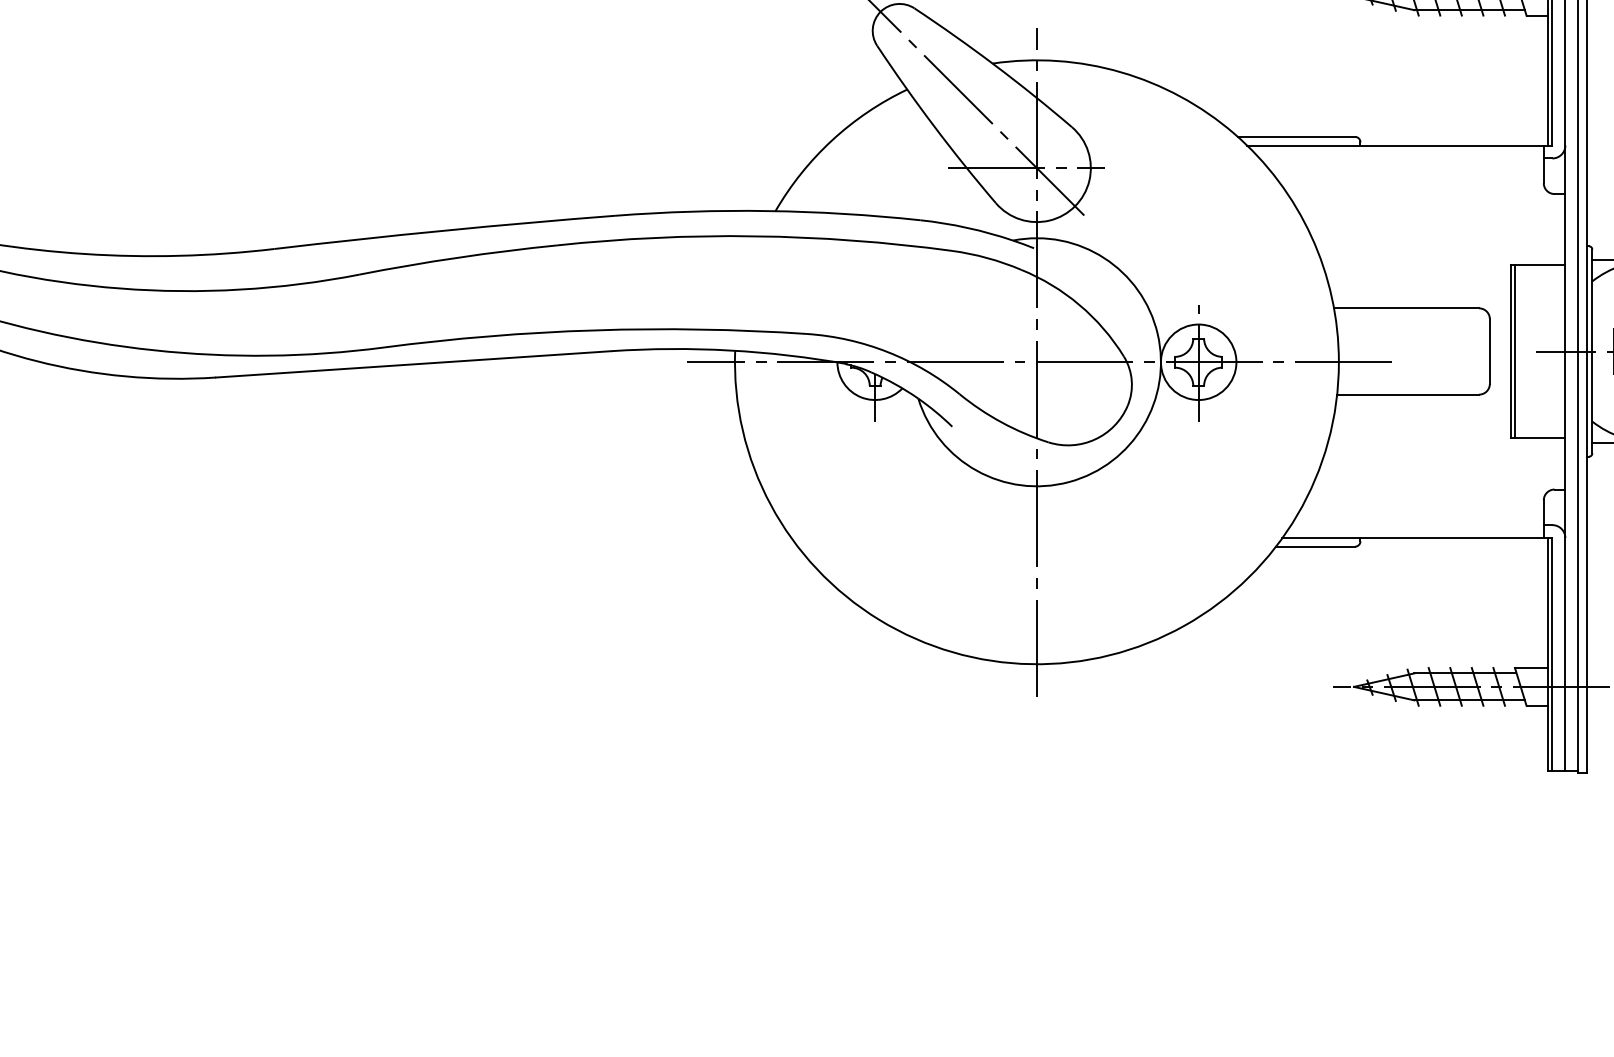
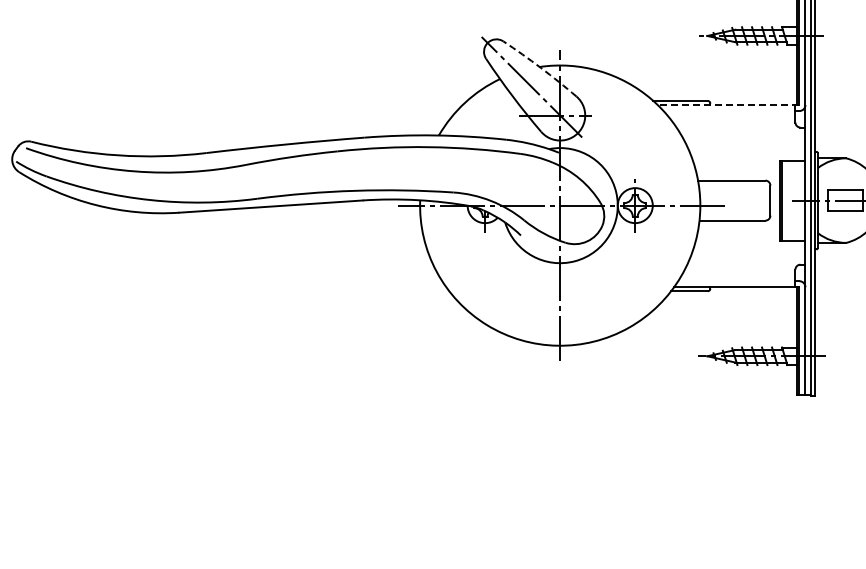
arc: (994, 64) -> (540, 67), solid -> dashed
line: (1399, 146) -> (728, 105), solid -> dashed

